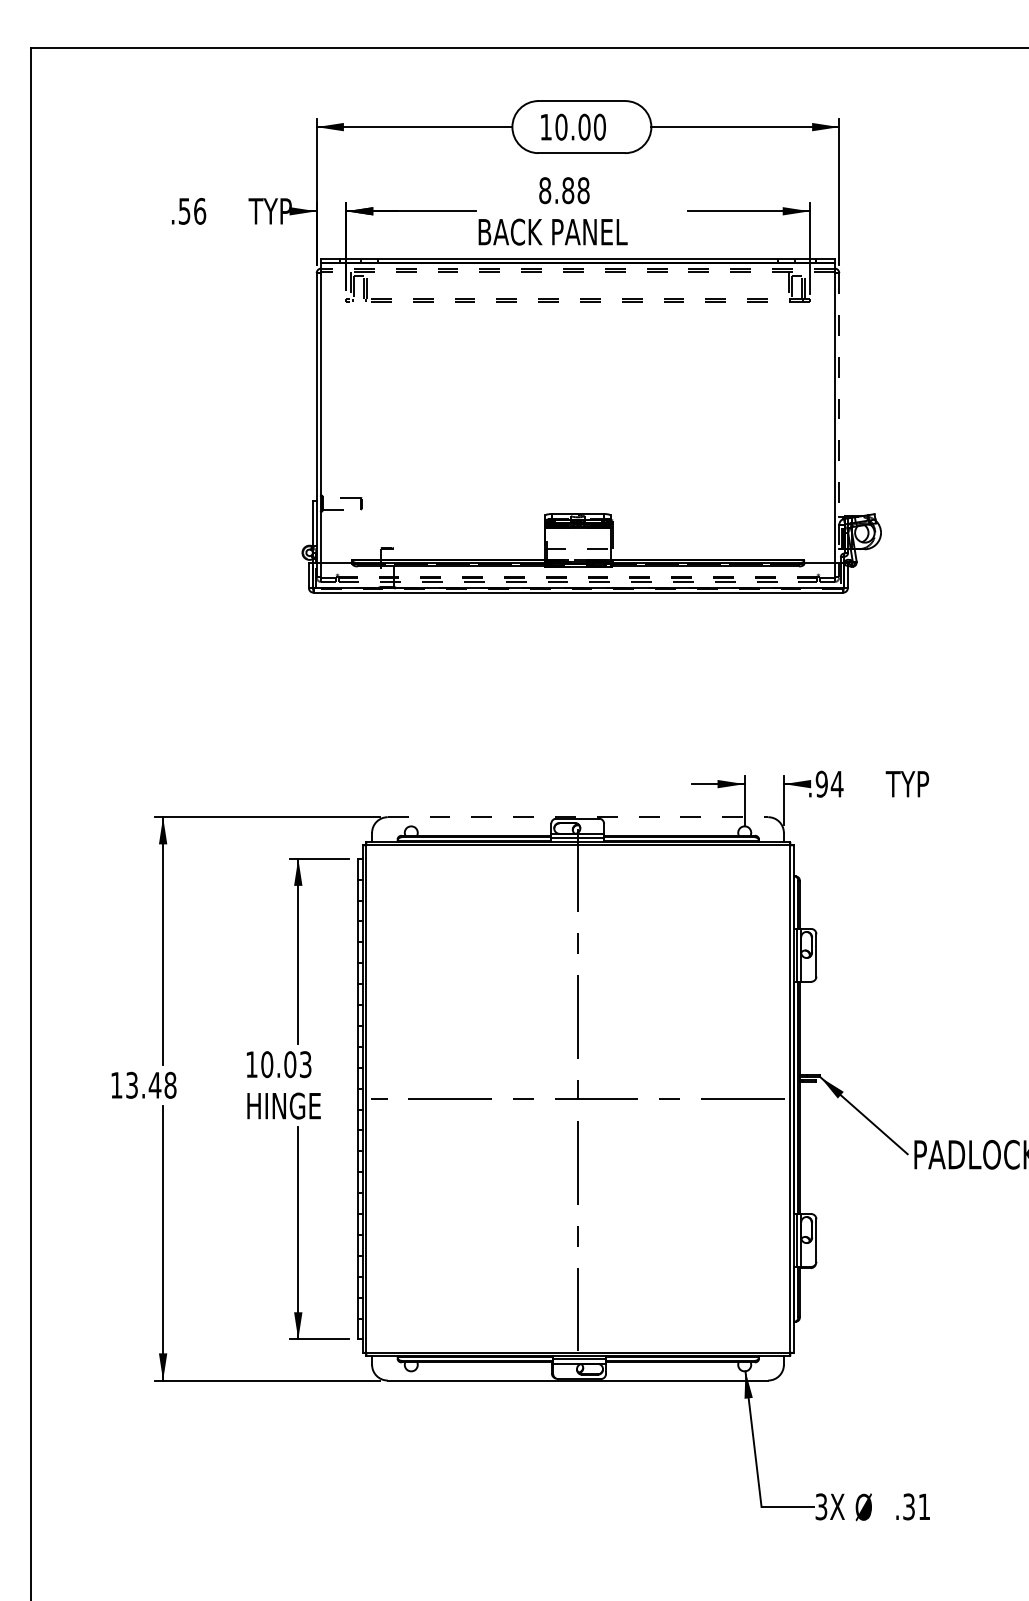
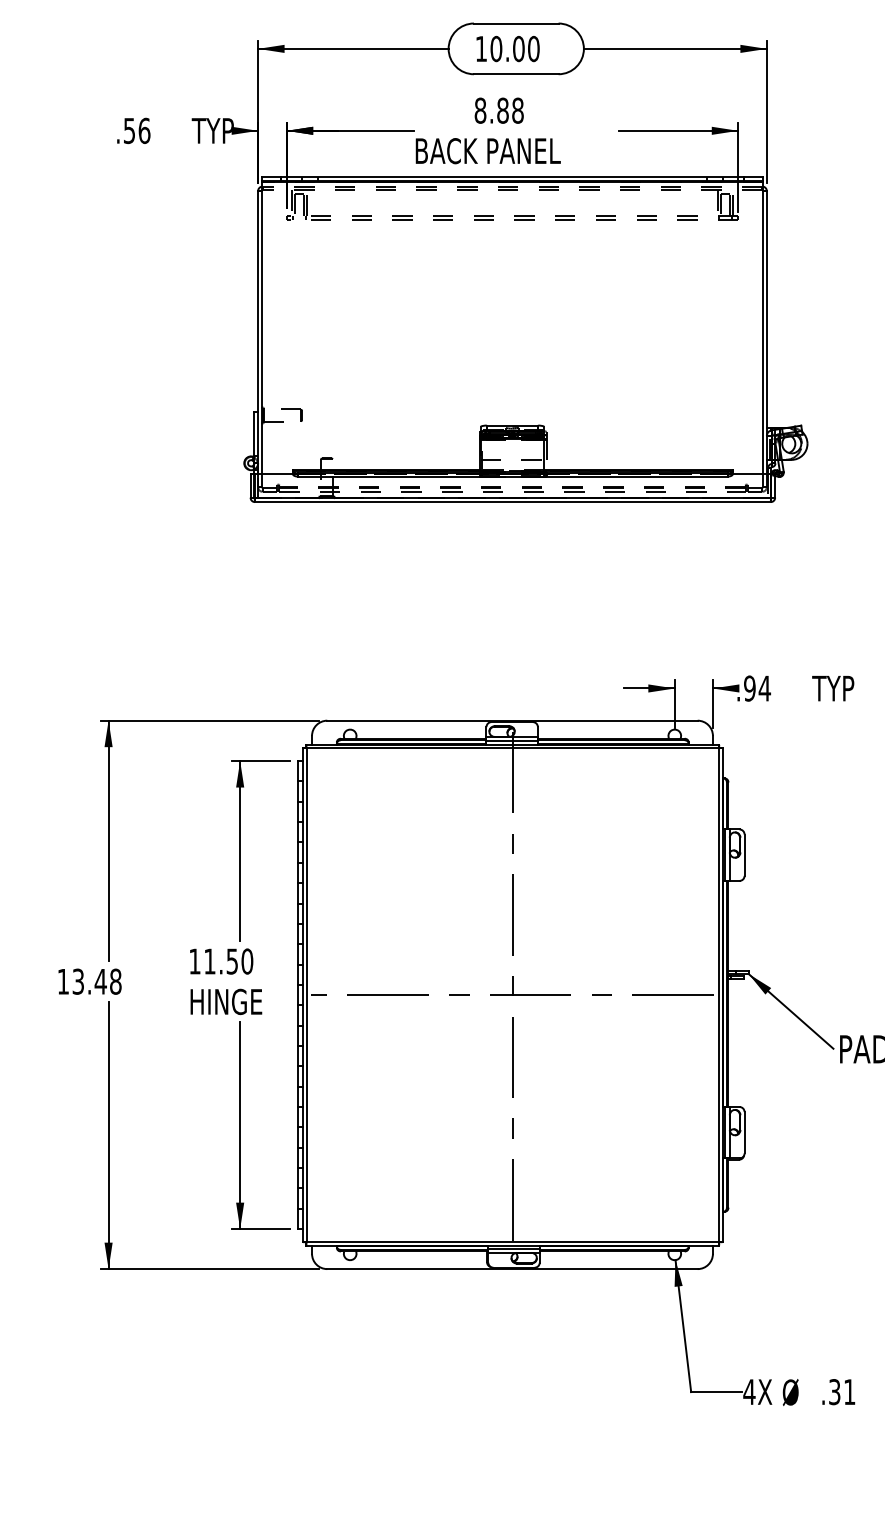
line: (839, 418) -> (767, 332), dashed -> solid
line: (578, 817) -> (512, 720), dashed -> solid
text: (286, 1064) -> (228, 961), 10.03 -> 11.50
text: (821, 1506) -> (749, 1391), 3X -> 4X

